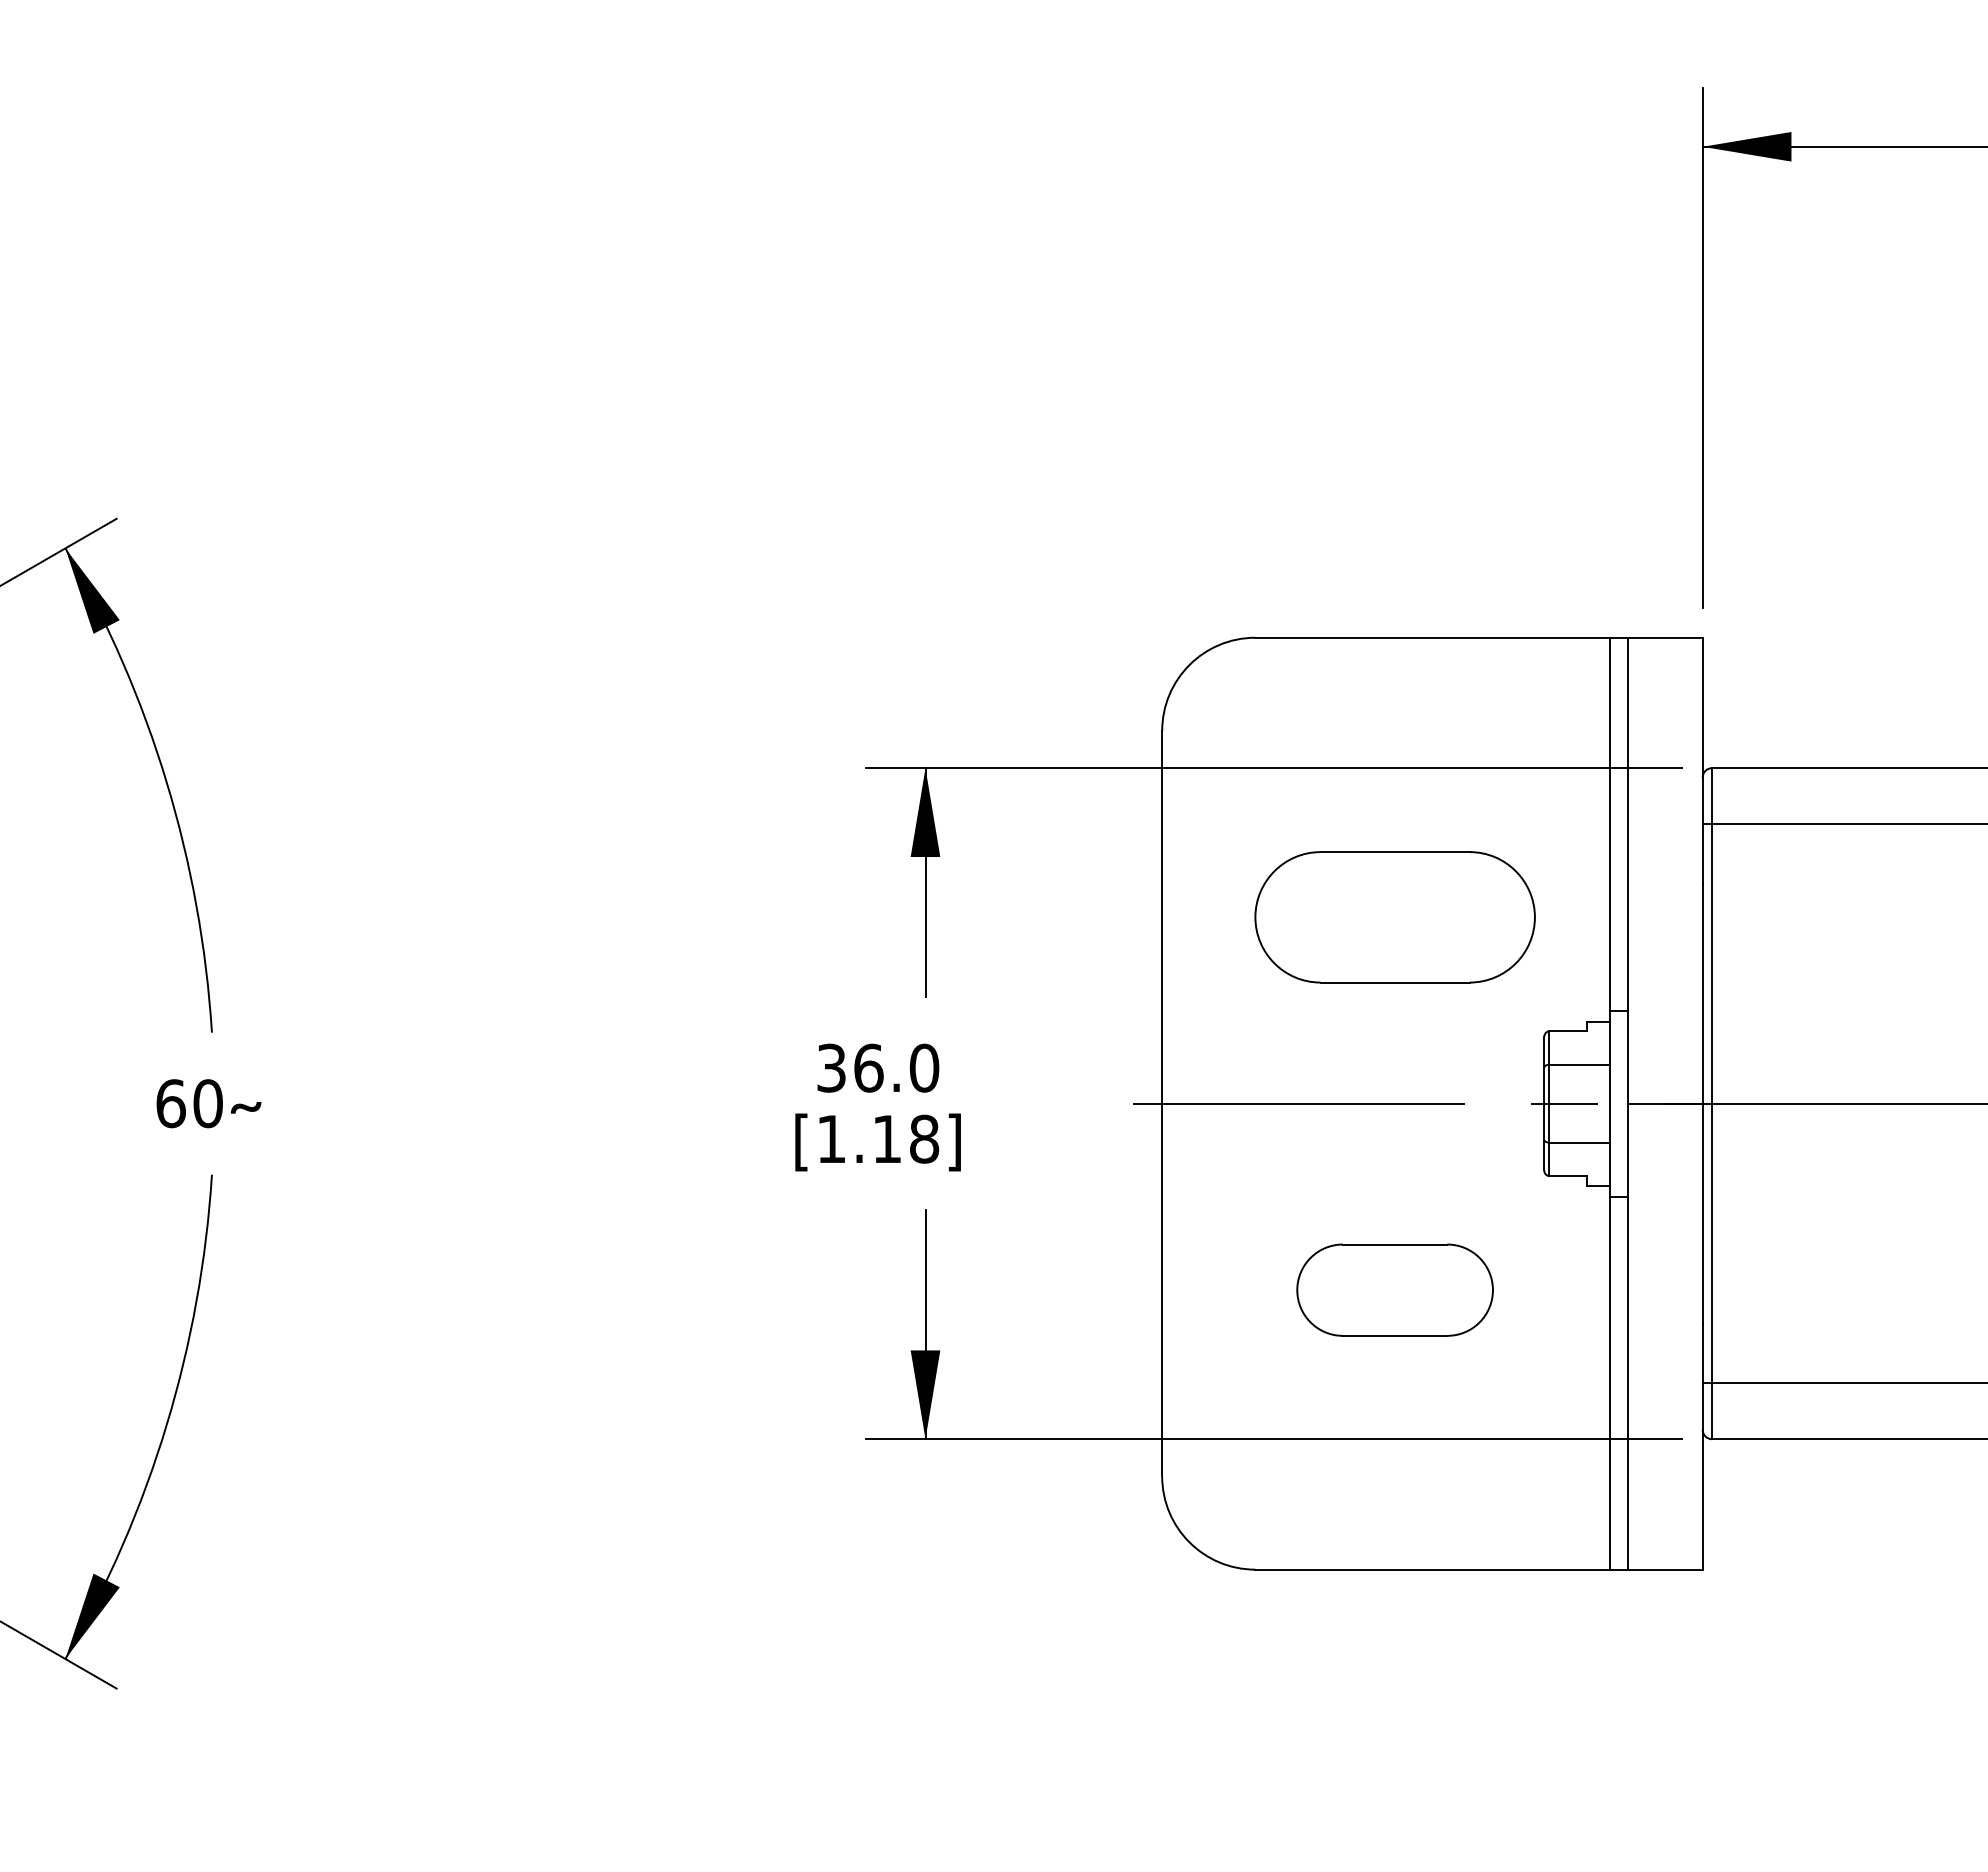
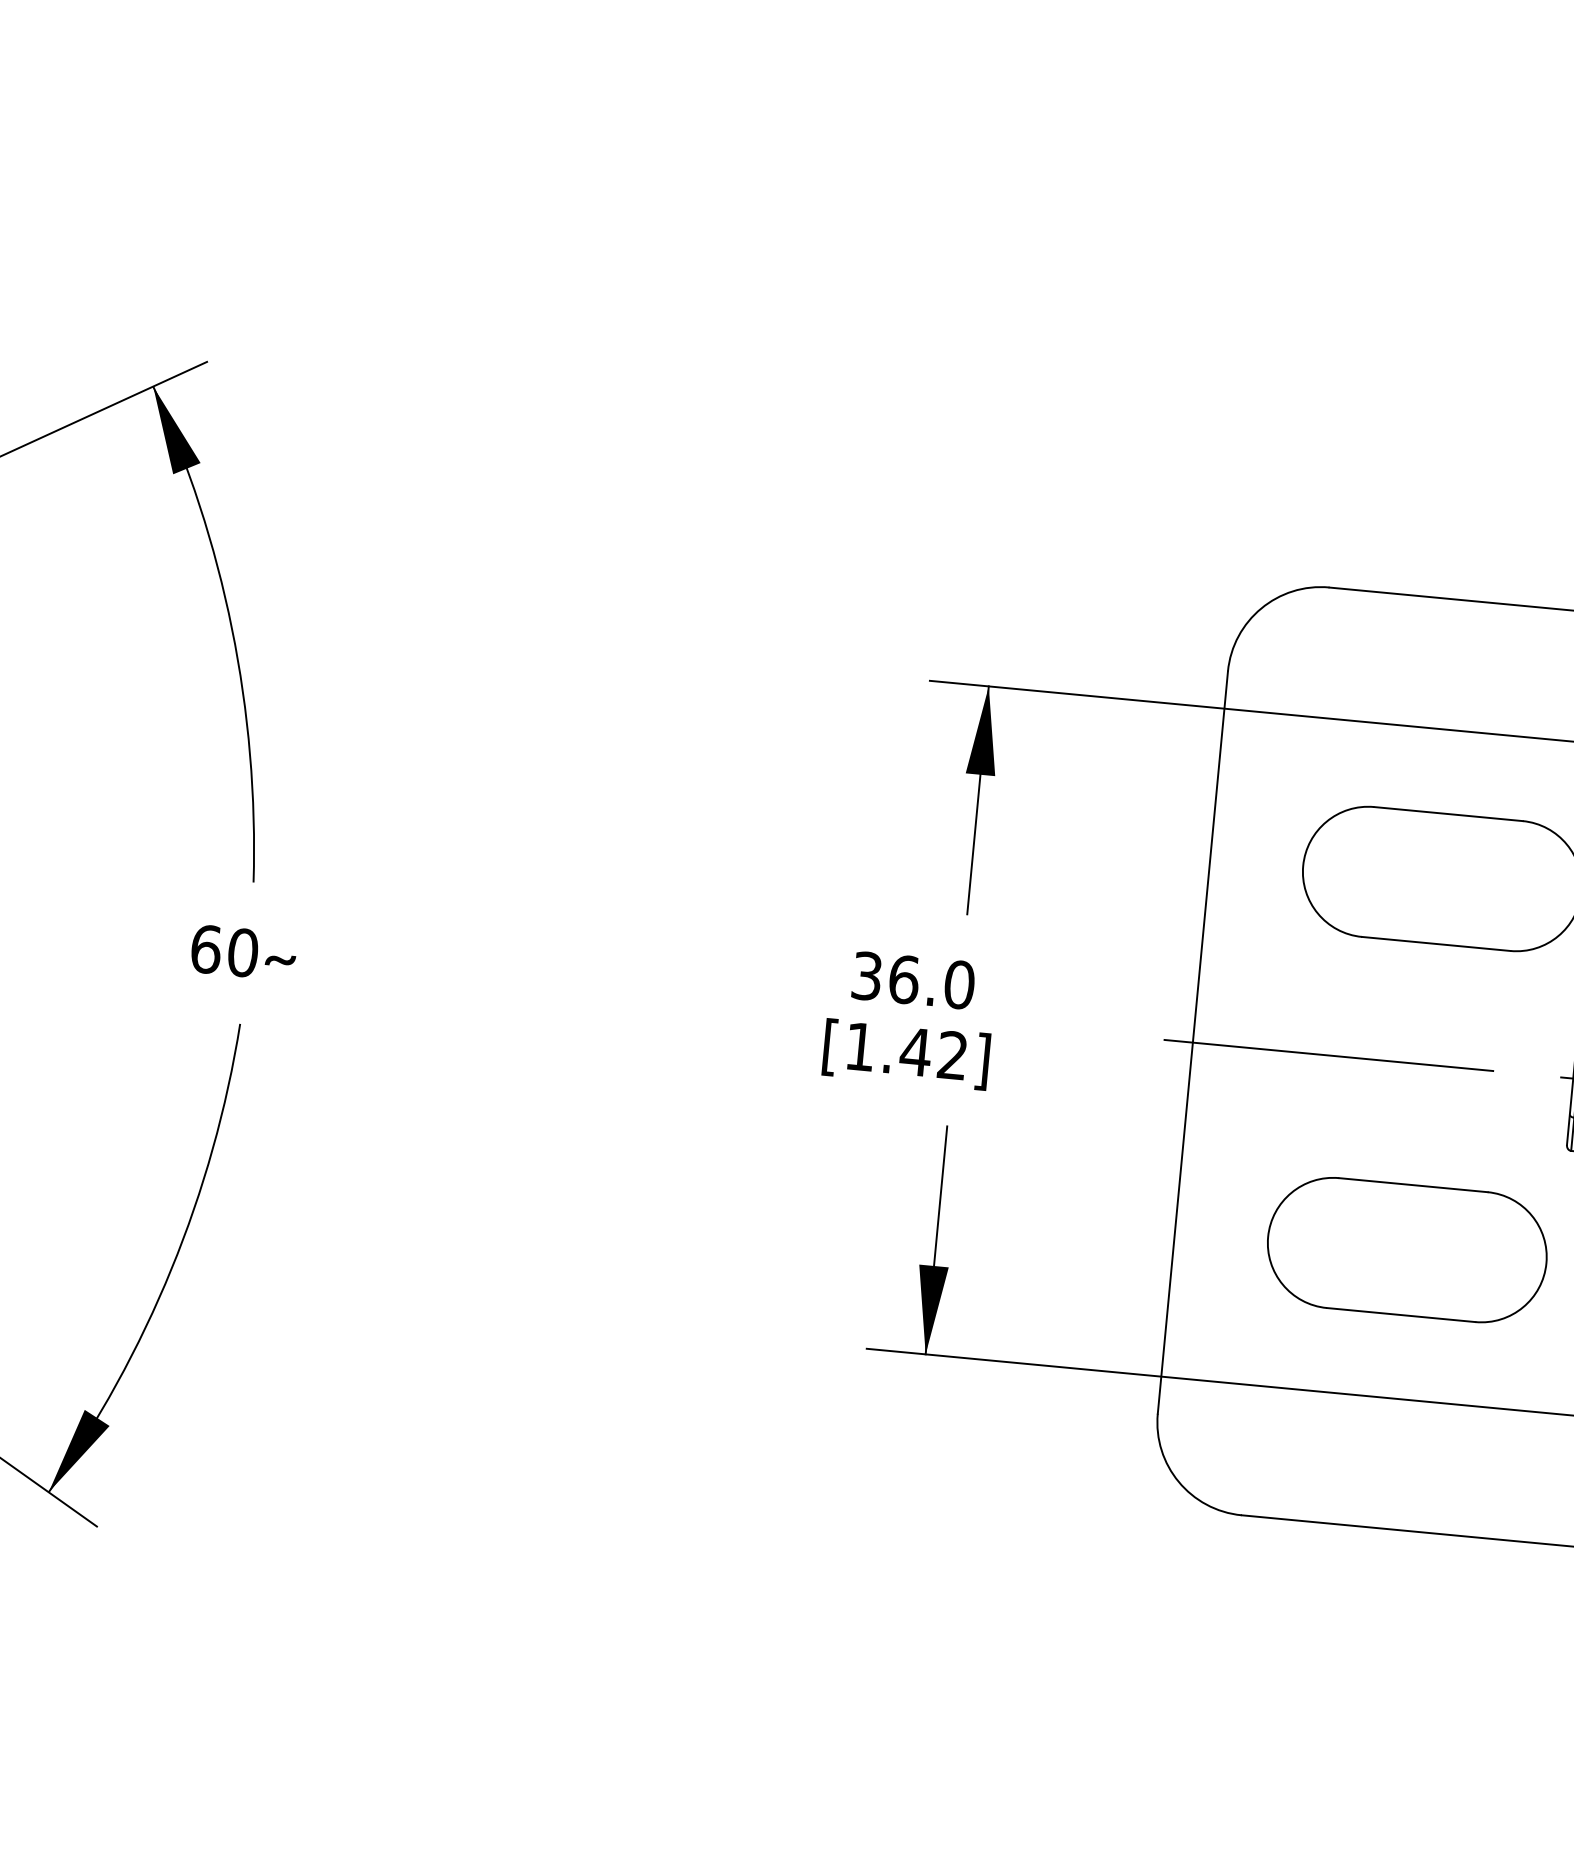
text: (905, 1138) -> (934, 1053), [1.18] -> [1.42]
part: (1394, 1290) -> (1406, 1250), size x1.43

